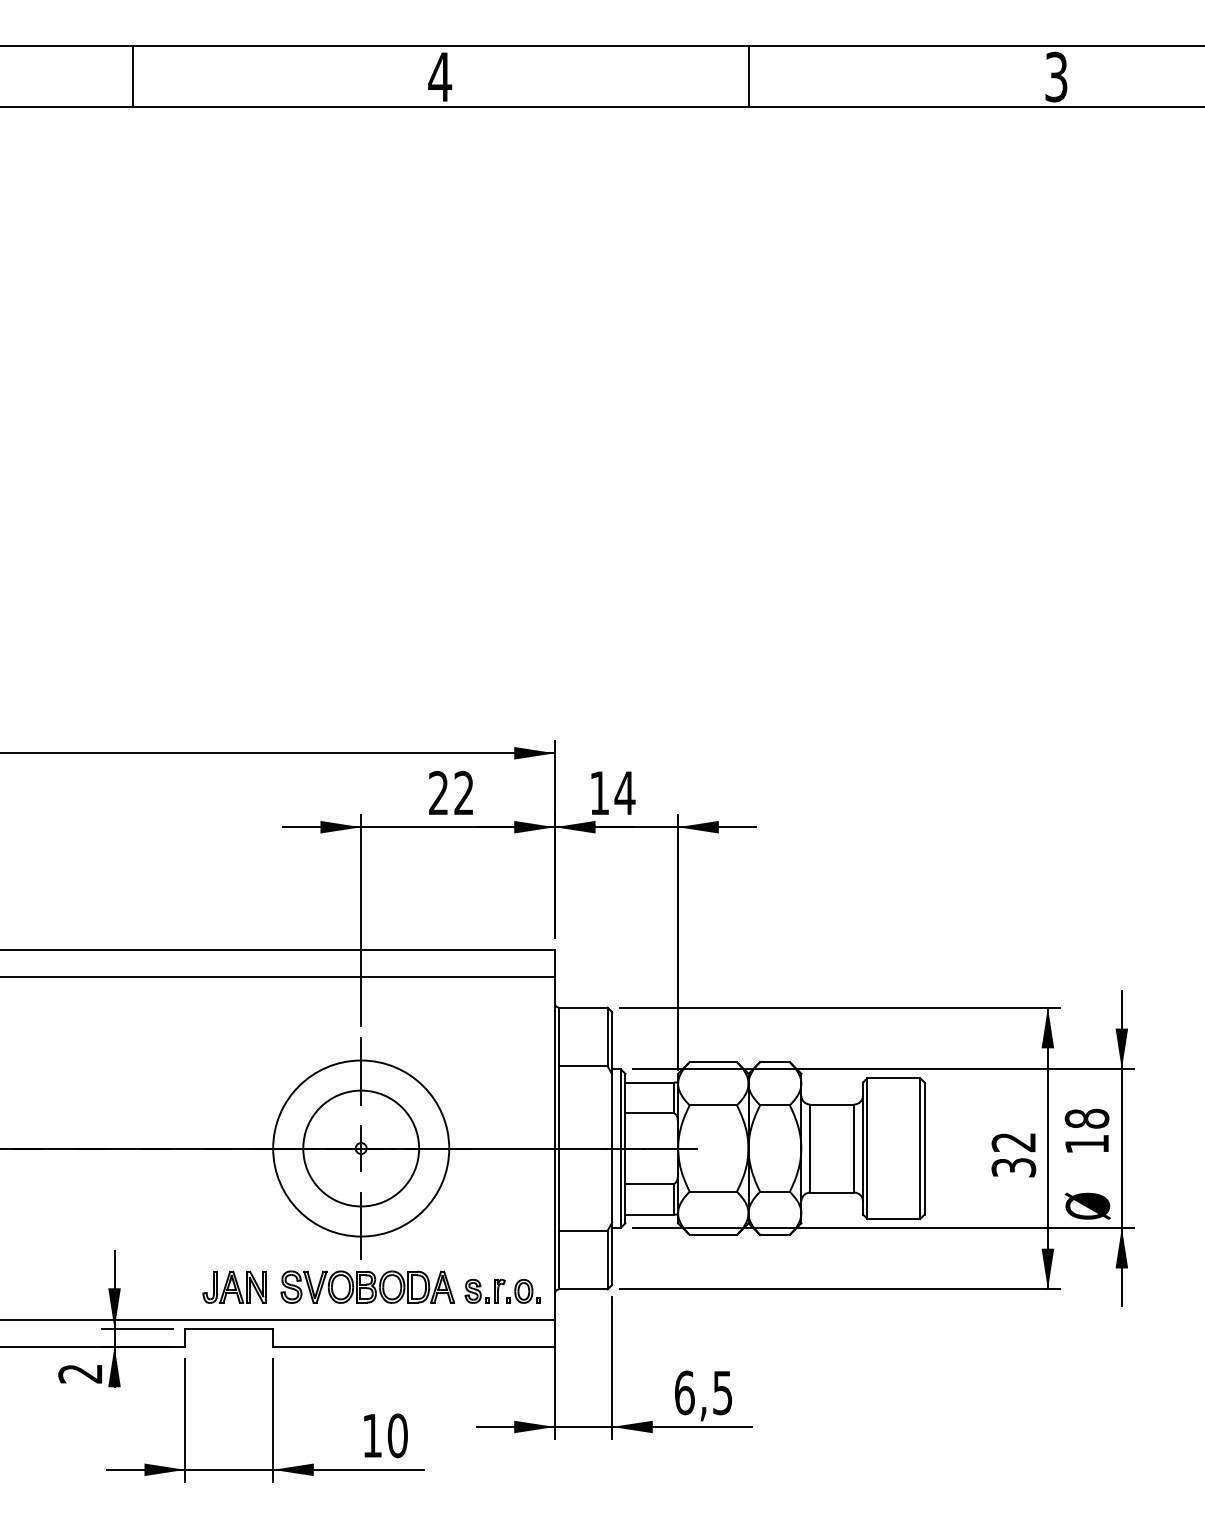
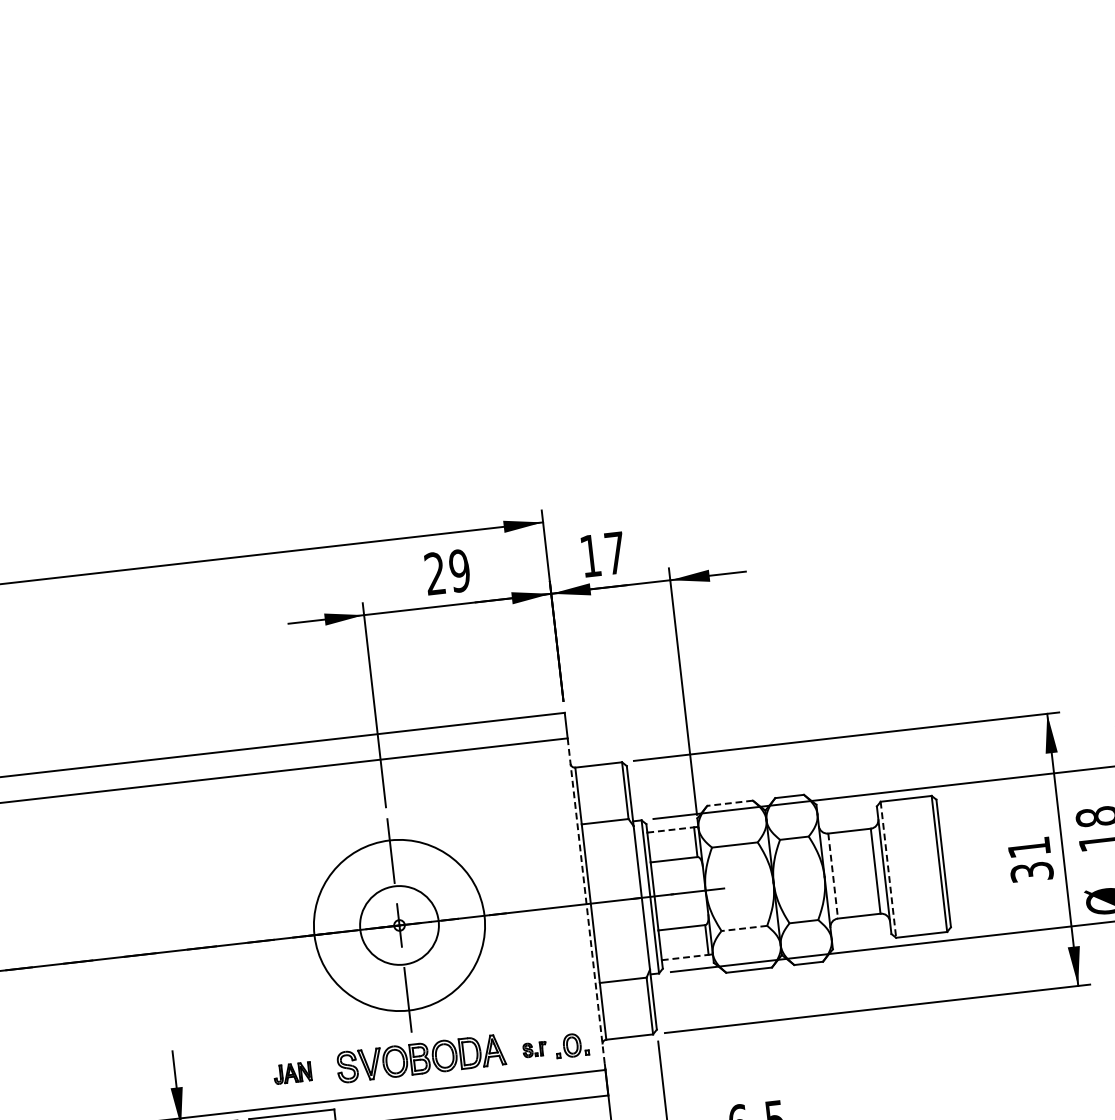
text: (624, 792) -> (614, 552), 14 -> 17
text: (464, 793) -> (460, 571), 22 -> 29
line: (713, 1062) -> (730, 803), solid -> dashed
line: (650, 1082) -> (671, 829), solid -> dashed
text: (1013, 1142) -> (1028, 847), 32 -> 31
circle: (361, 1148) -> (399, 925), size x0.7
line: (554, 1148) -> (586, 904), solid -> dashed
line: (810, 1149) -> (833, 876), solid -> dashed
line: (867, 1149) -> (888, 870), solid -> dashed
line: (713, 1191) -> (744, 928), solid -> dashed
line: (650, 1214) -> (686, 957), solid -> dashed
part: (234, 1286) -> (292, 1072), size x0.6
part: (484, 1290) -> (534, 1049), size x0.6

